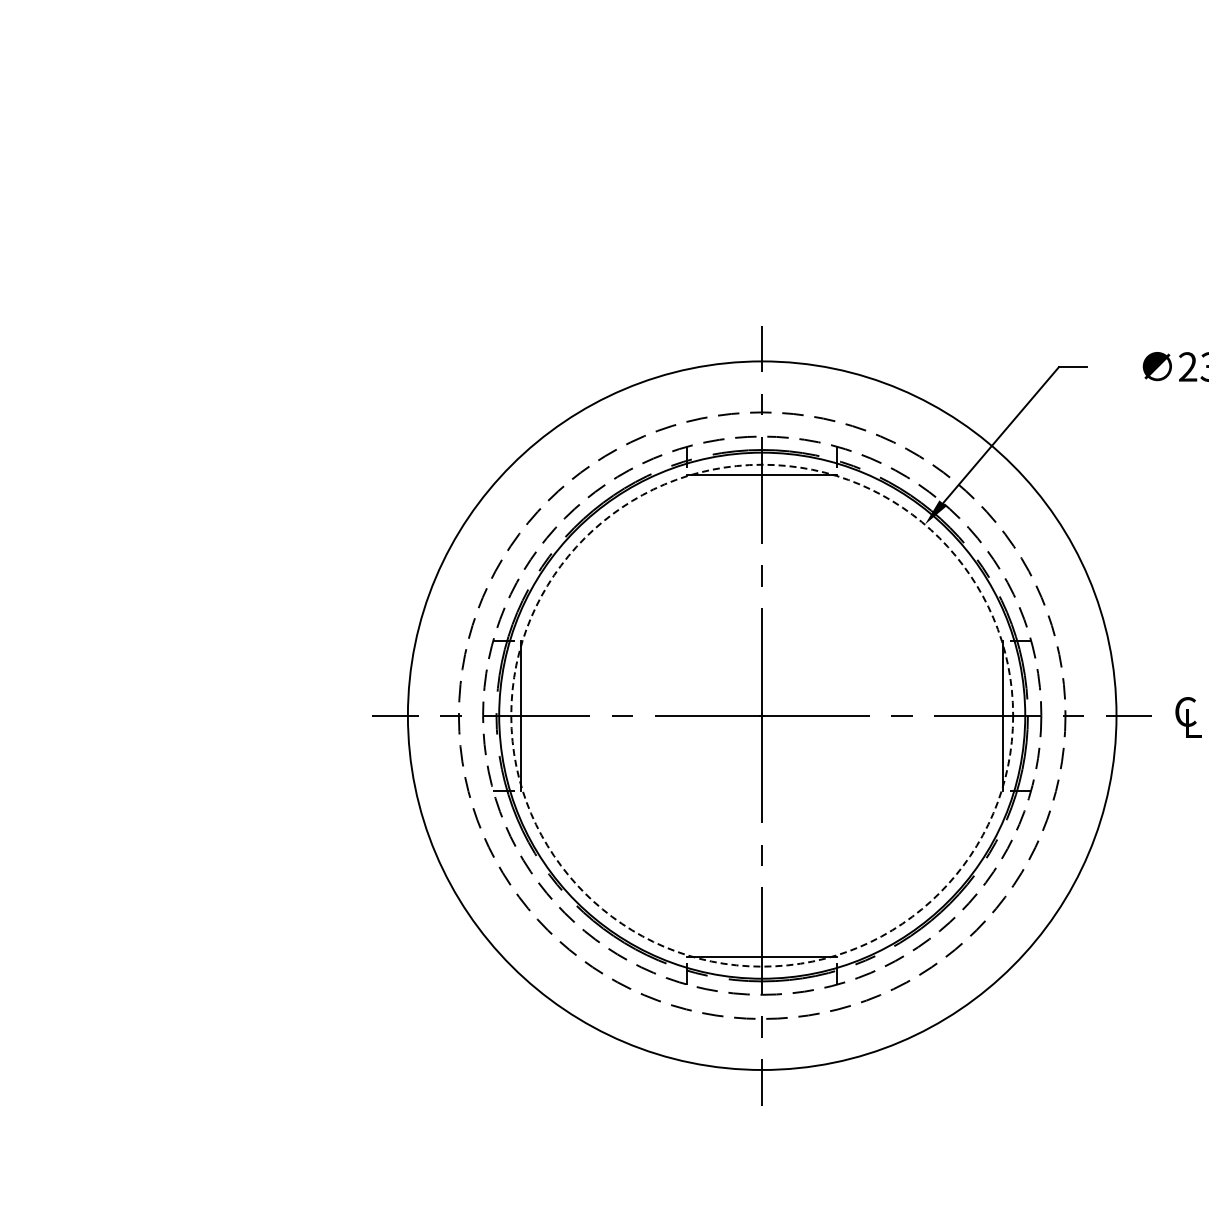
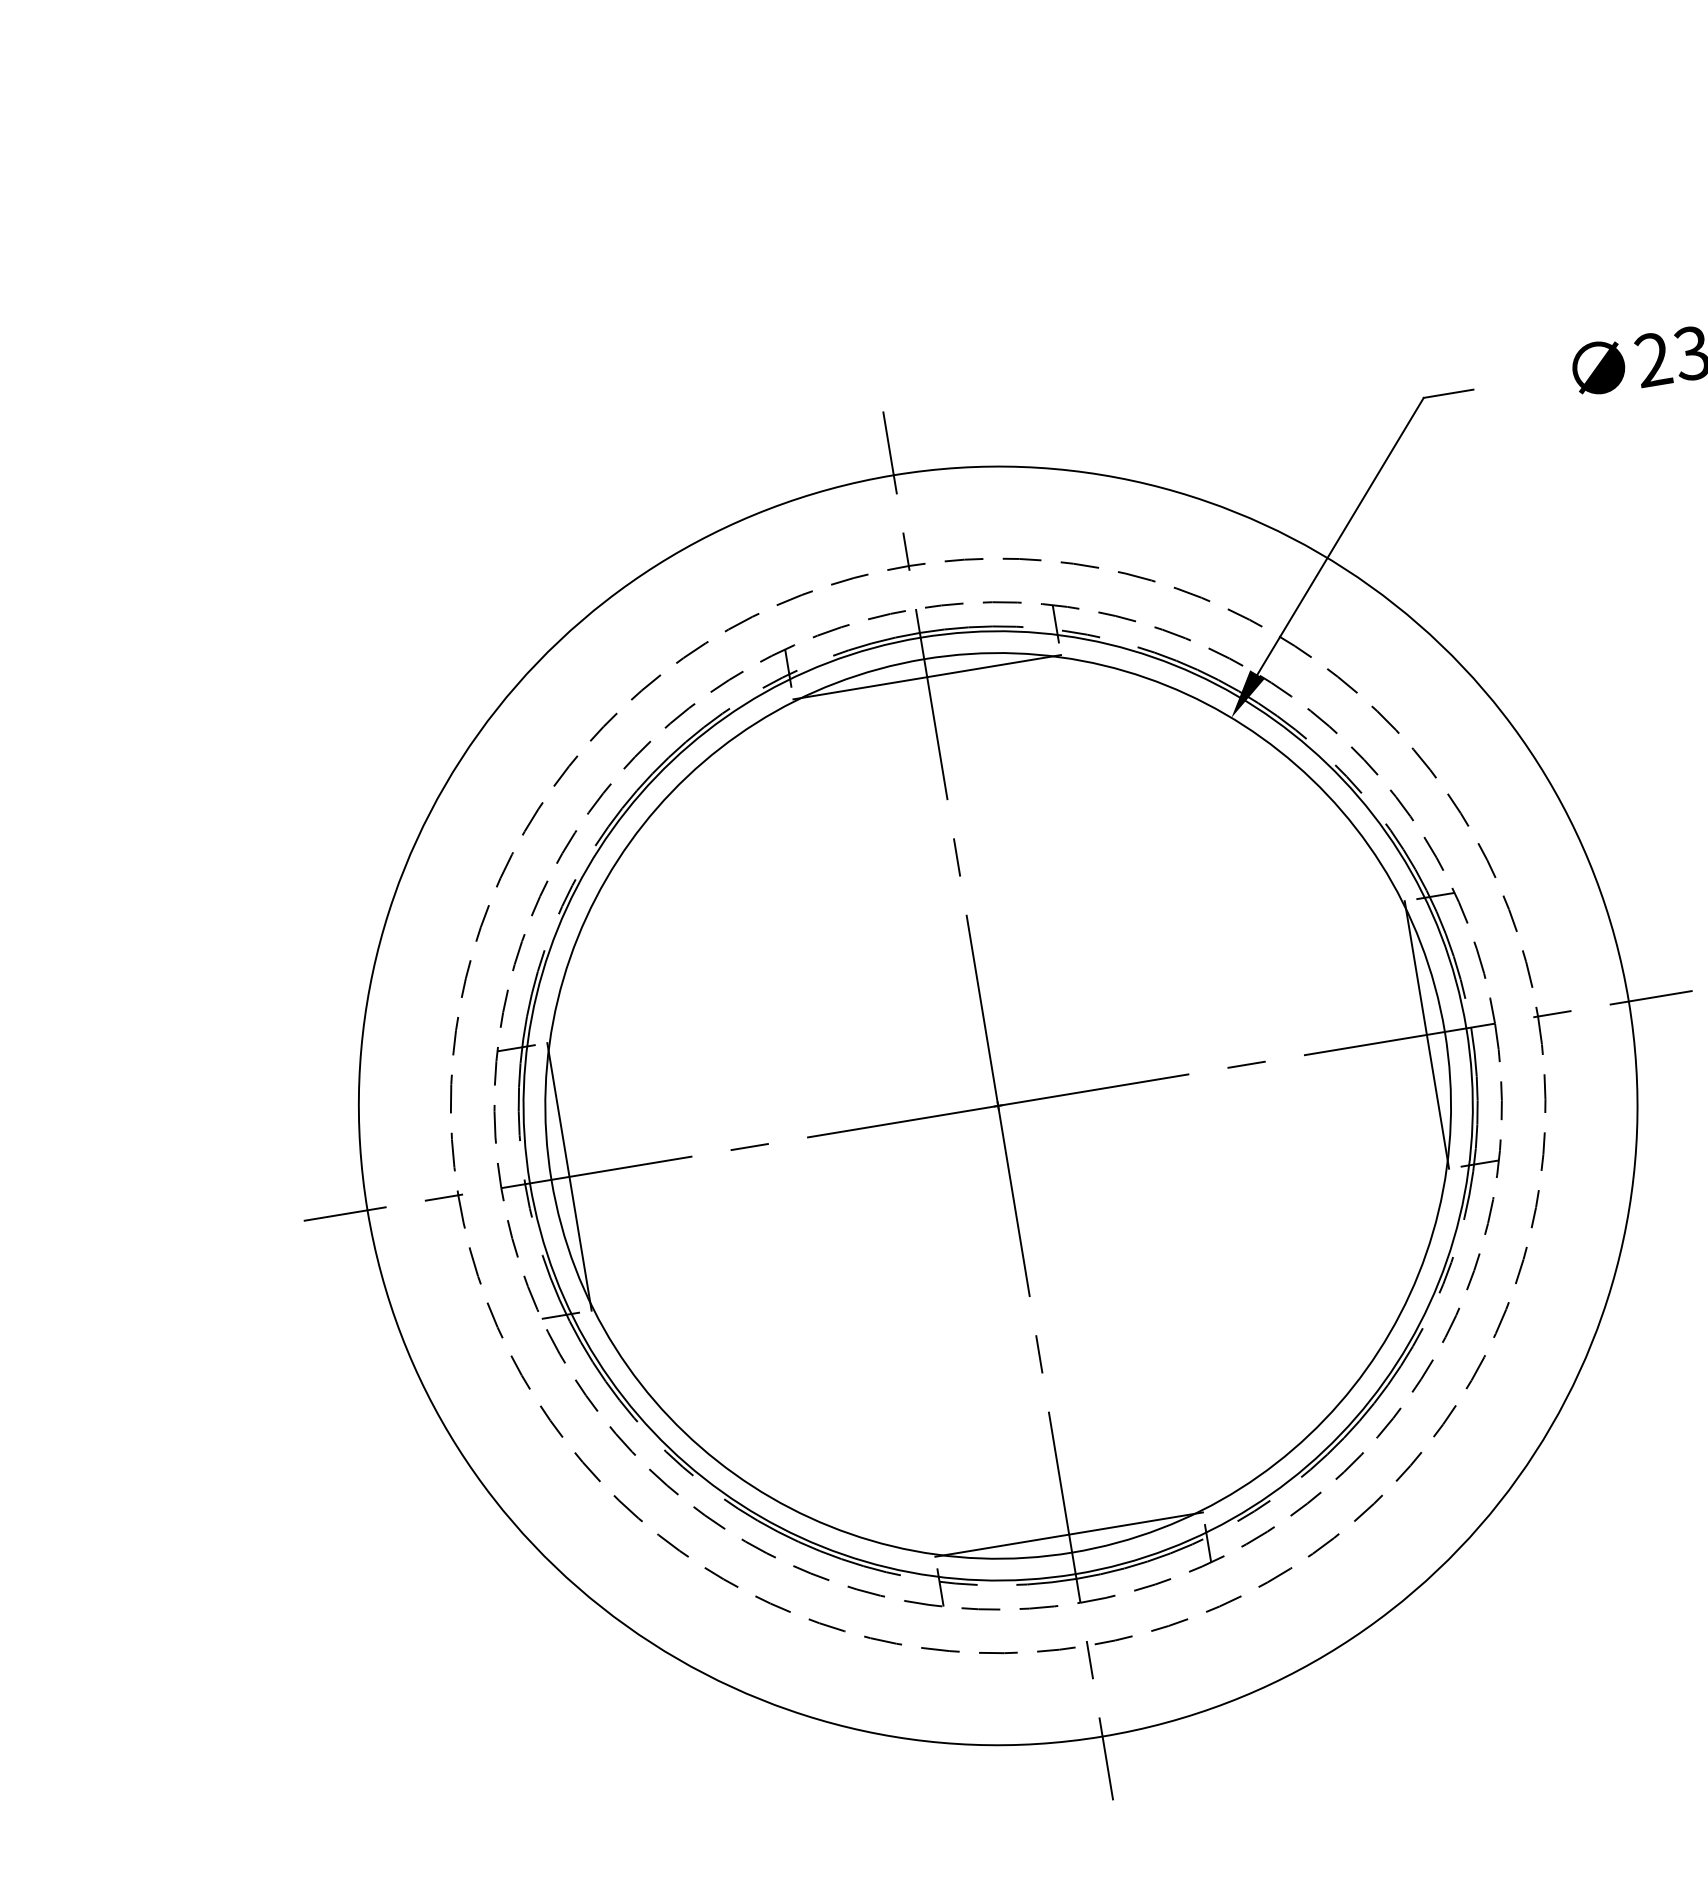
circle: (762, 715) -> (998, 1105), dashed -> solid

